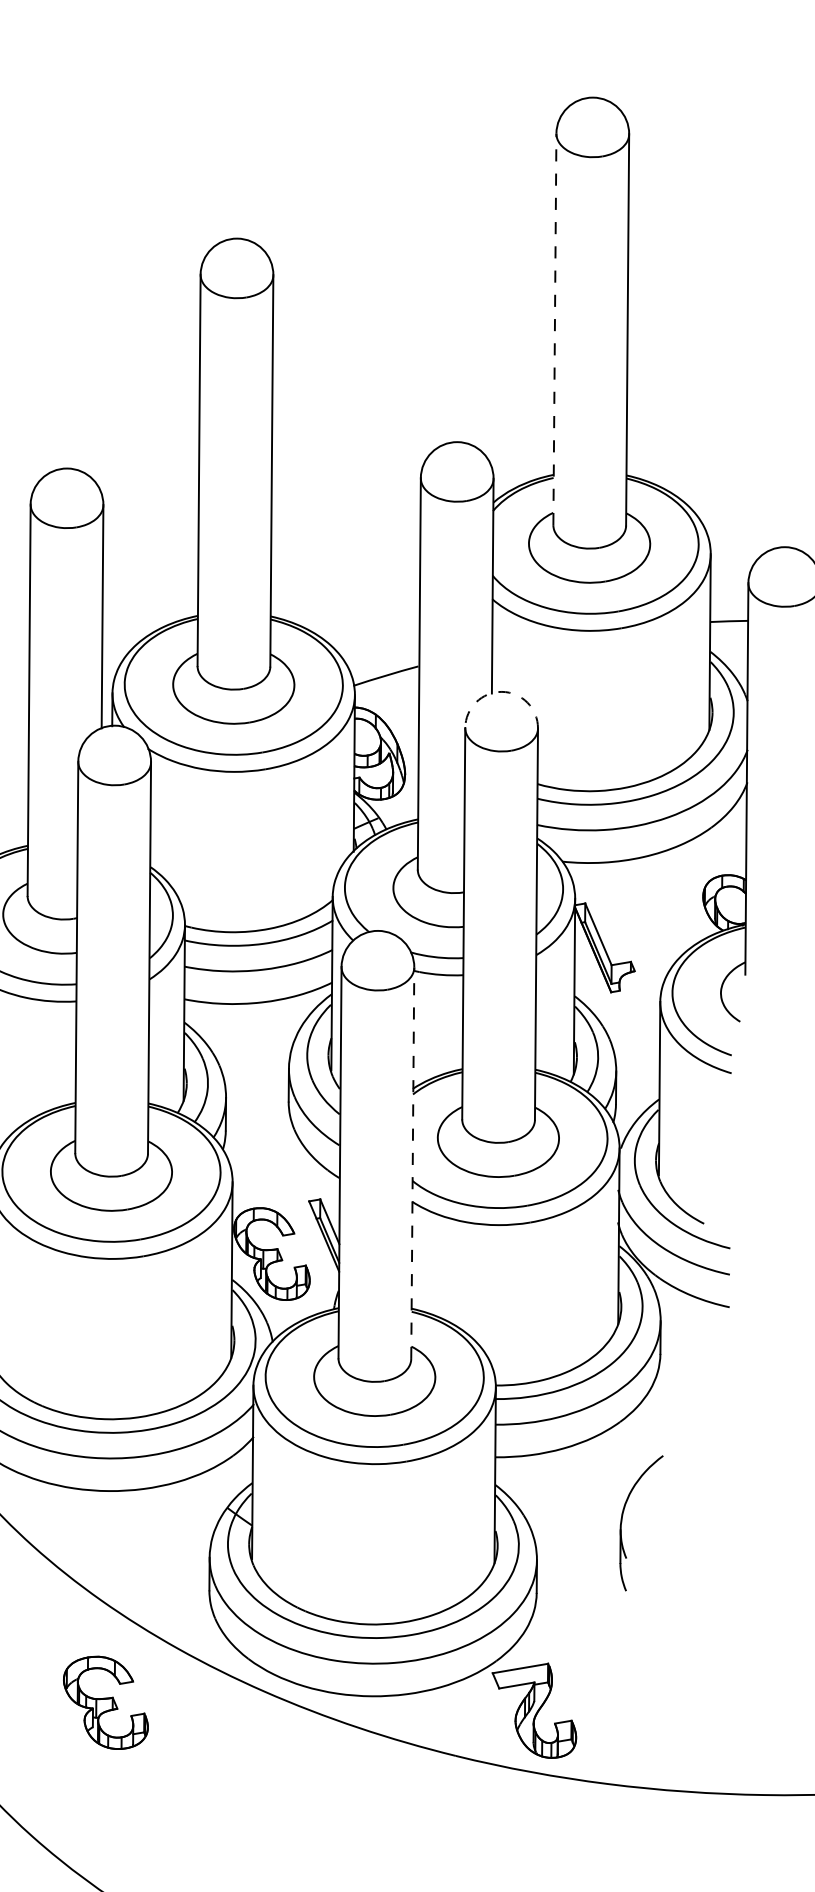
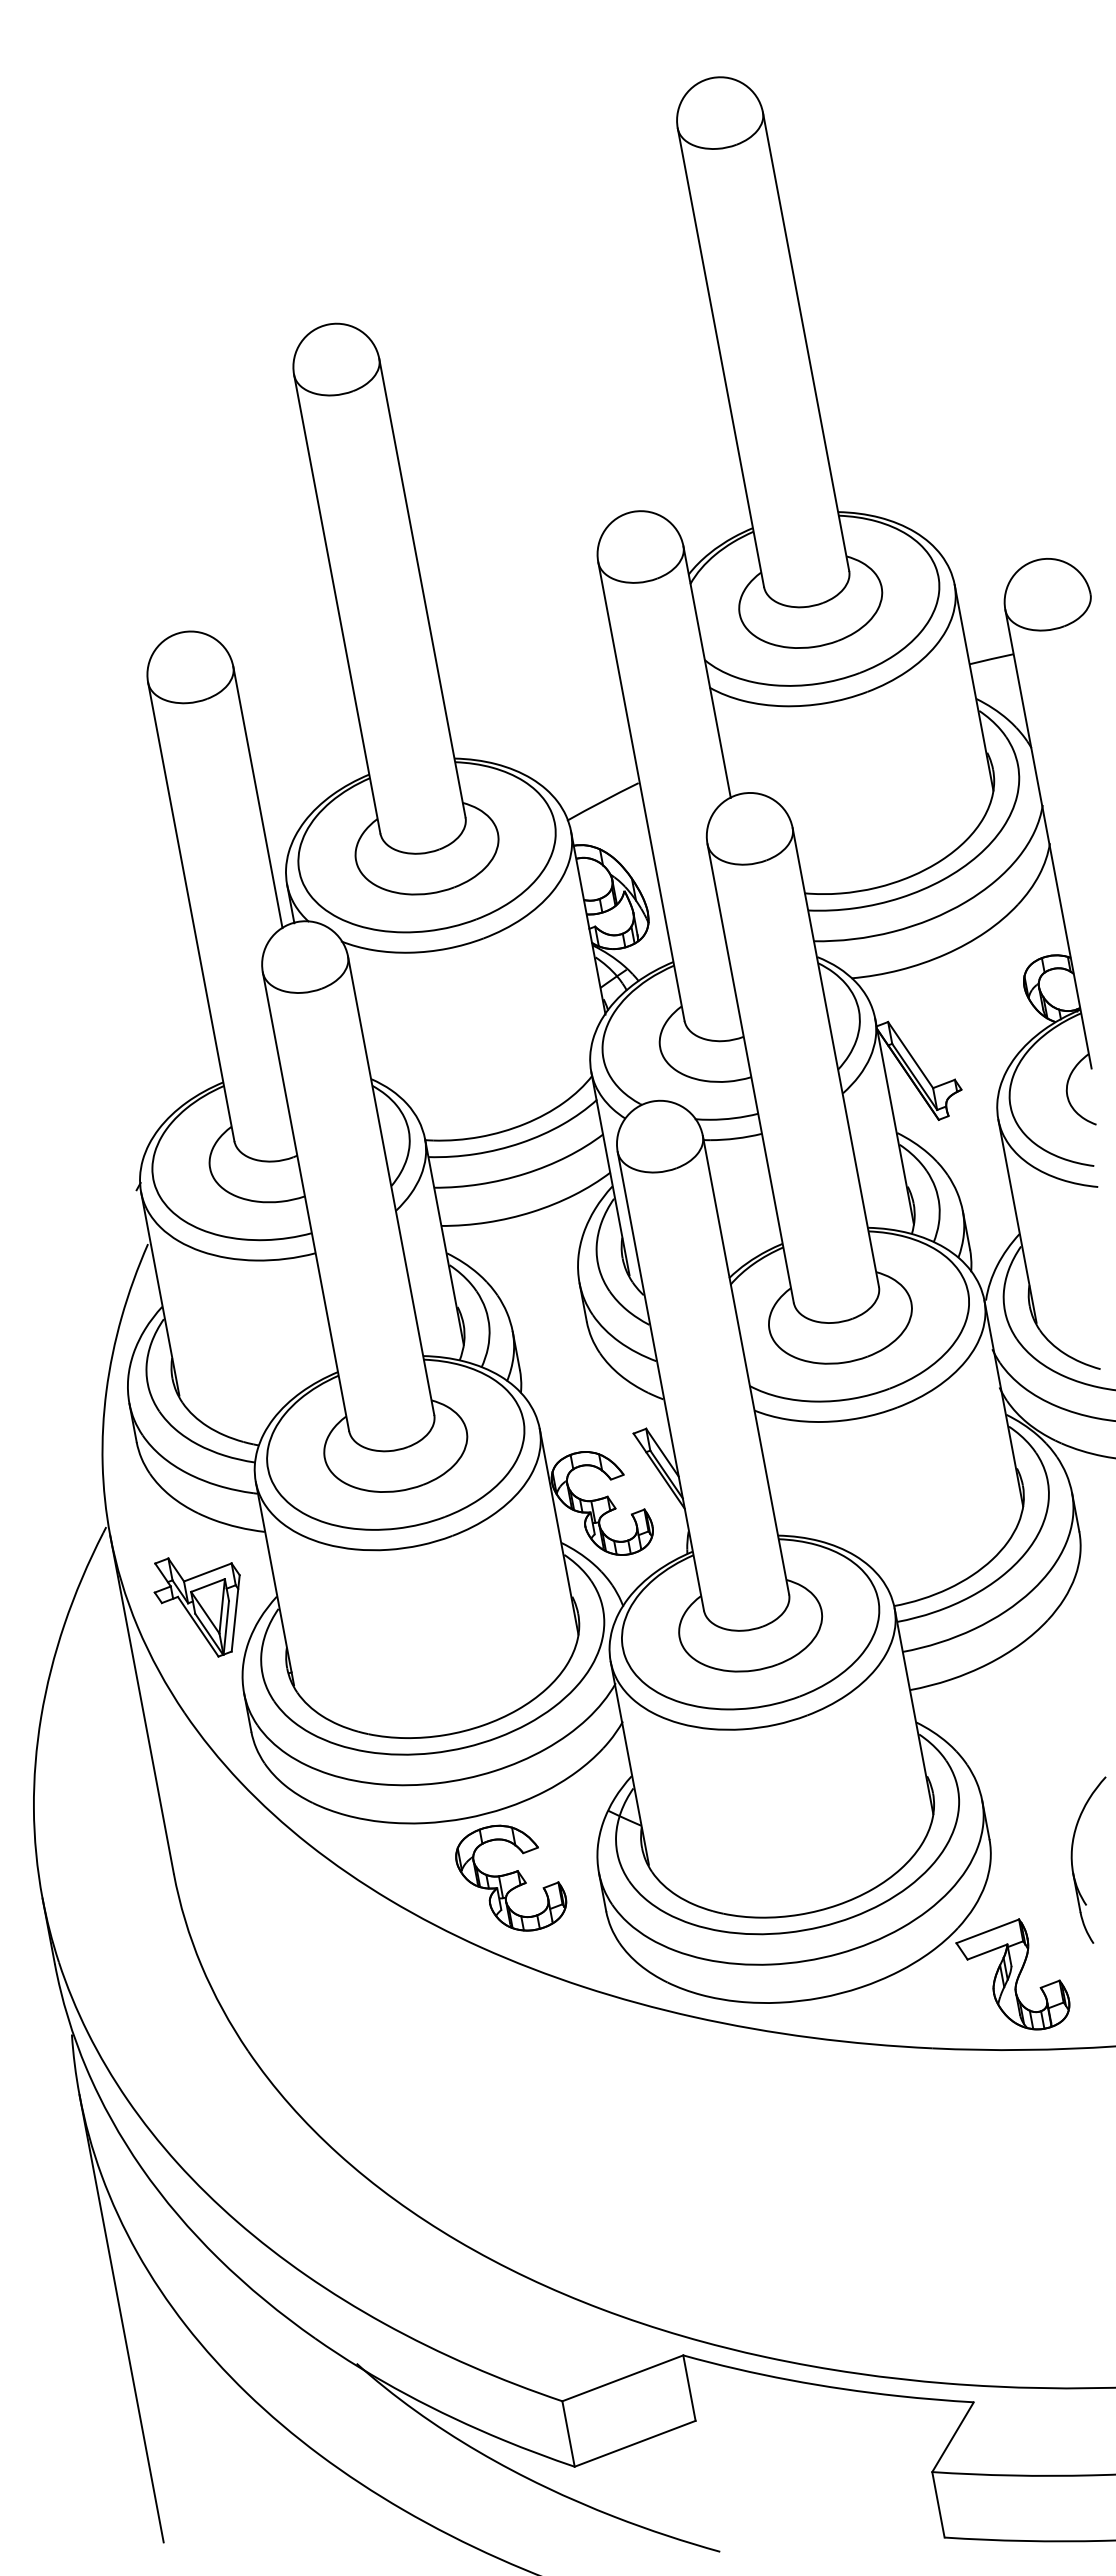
line: (554, 329) -> (720, 357), dashed -> solid
arc: (502, 691) -> (742, 793), dashed -> solid
line: (412, 1162) -> (745, 1364), dashed -> solid
part: (622, 1518) -> (1072, 1859), moved
part: (106, 1702) -> (511, 1877), moved

